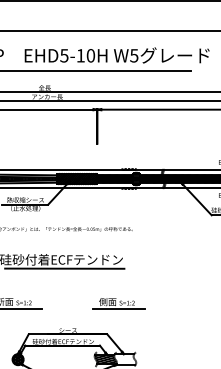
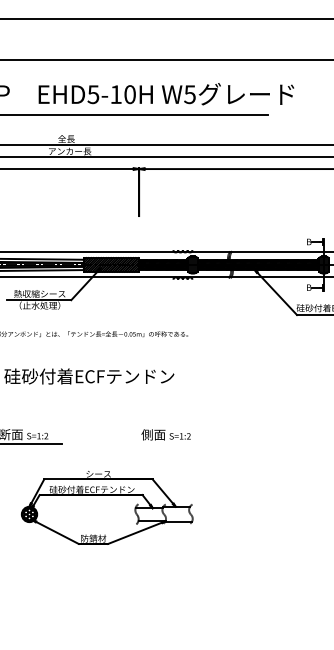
line: (64, 268) -> (93, 388), removed
line: (118, 309) -> (168, 444), removed
hatch: (105, 359) -> (150, 514), removed

